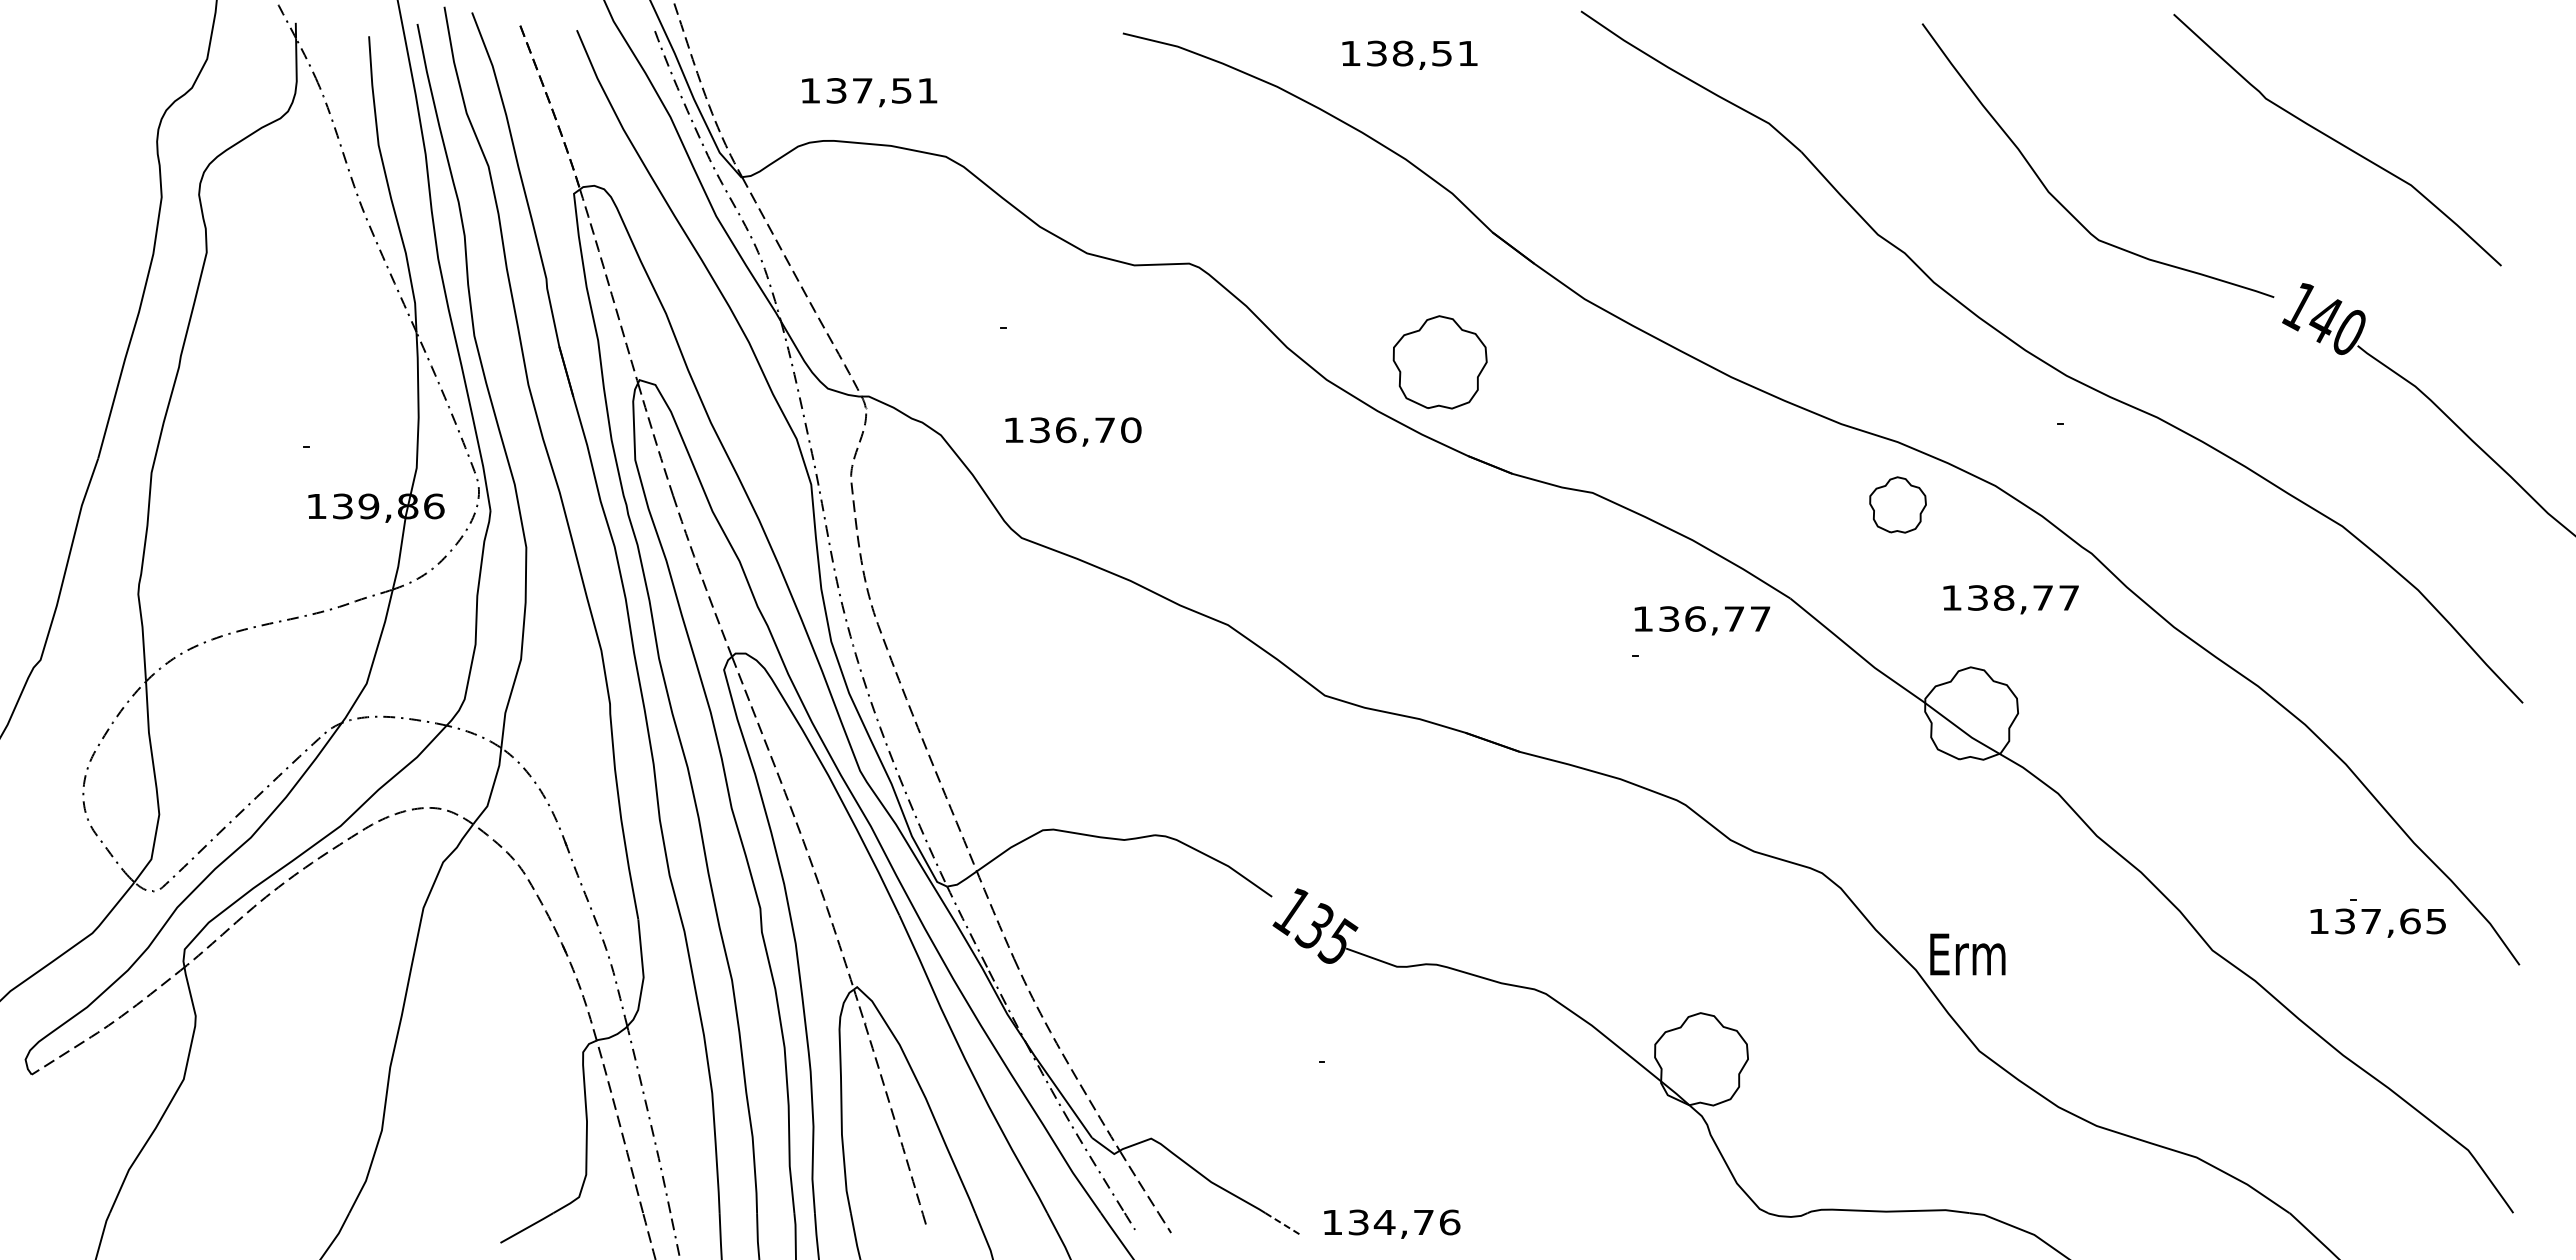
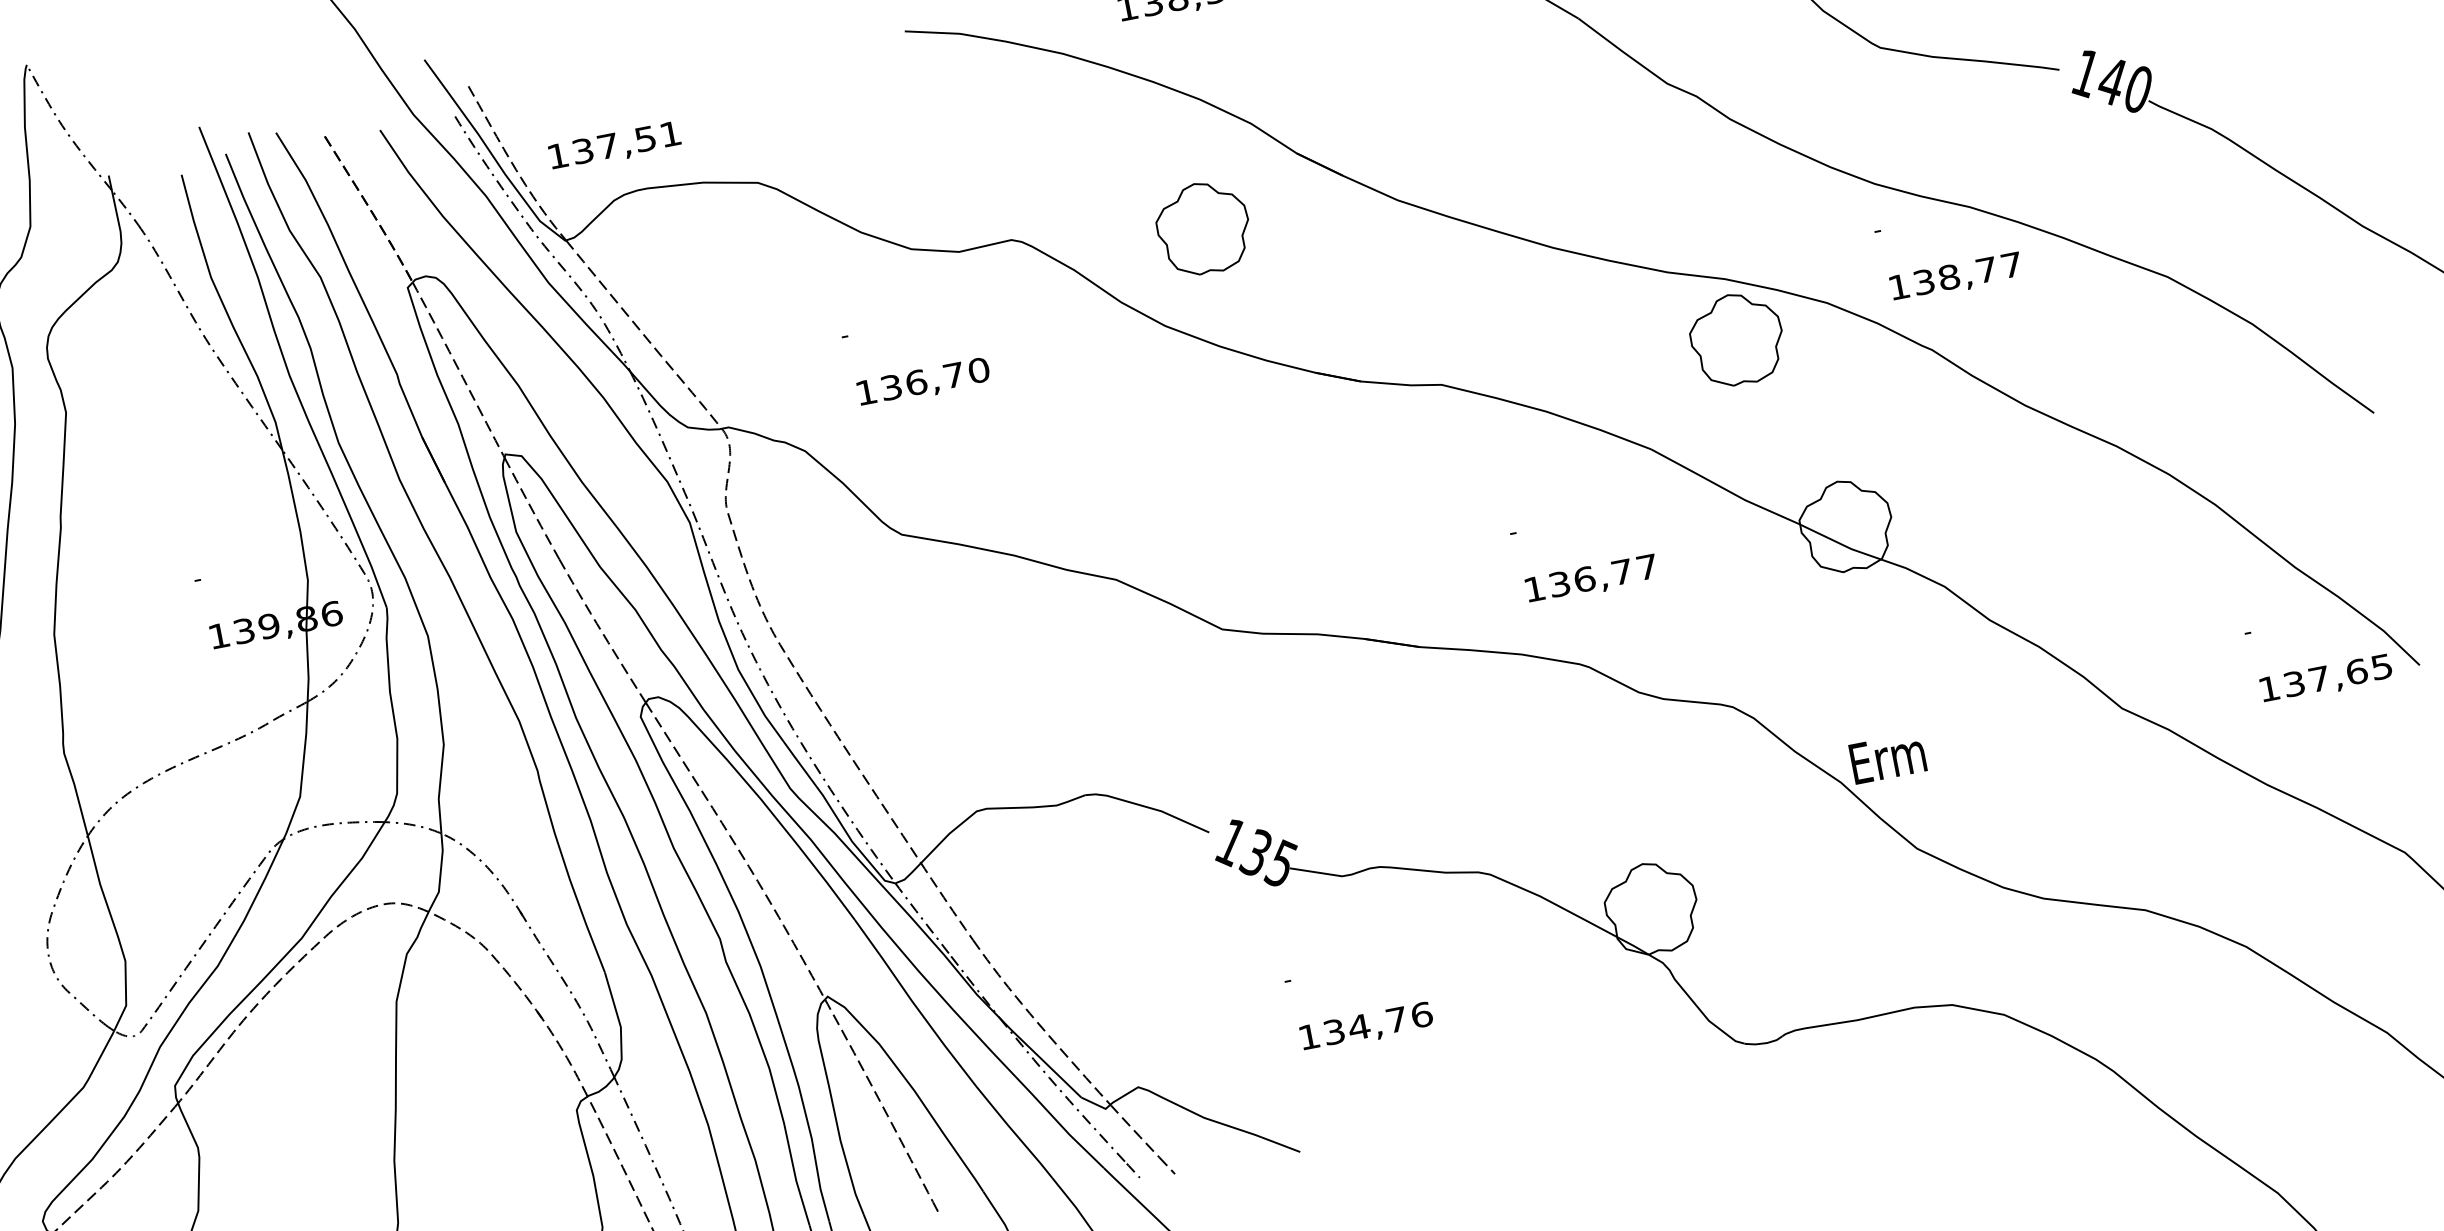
text: (869, 92) -> (614, 146), moved
part: (1439, 362) -> (1202, 228), moved
text: (1073, 431) -> (923, 382), moved
part: (1897, 504) -> (1736, 339), size x1.67
text: (2010, 599) -> (1955, 277), moved
text: (1702, 620) -> (1591, 579), moved
text: (2377, 922) -> (2325, 678), moved
text: (1392, 1223) -> (1366, 1026), moved
line: (1283, 1224) -> (1281, 1144), dashed -> solid

